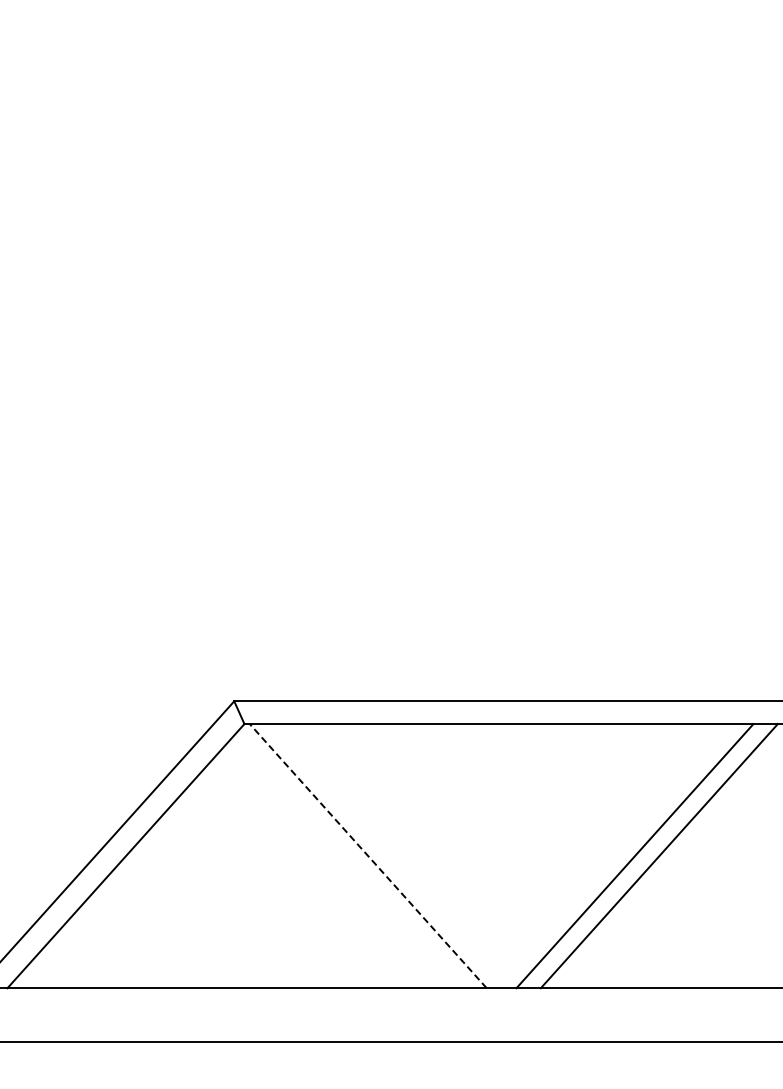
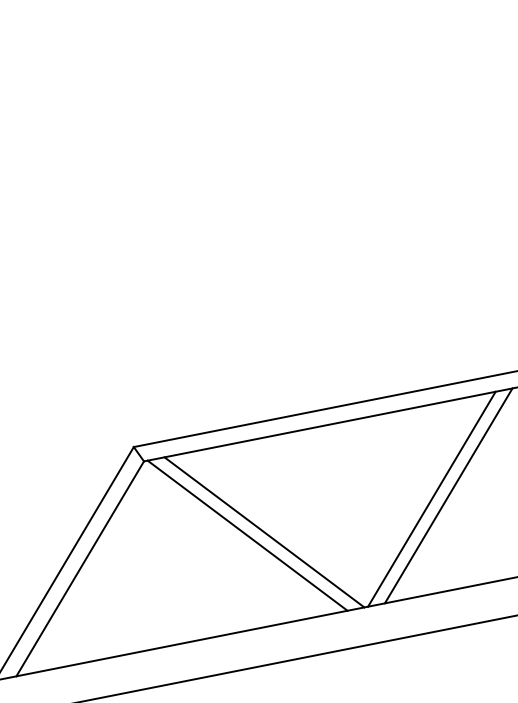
line: (367, 855) -> (246, 535), dashed -> solid
line: (392, 856) -> (264, 532), added

